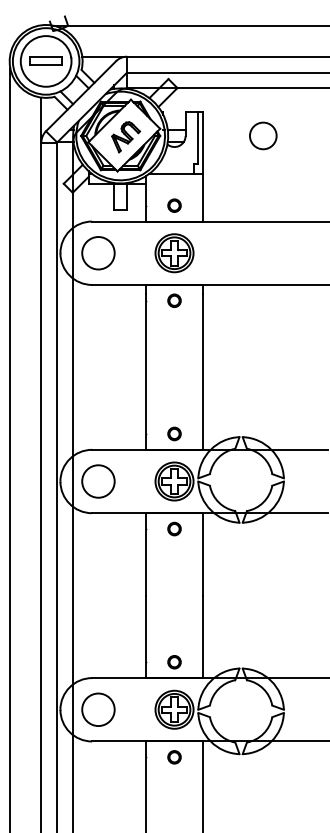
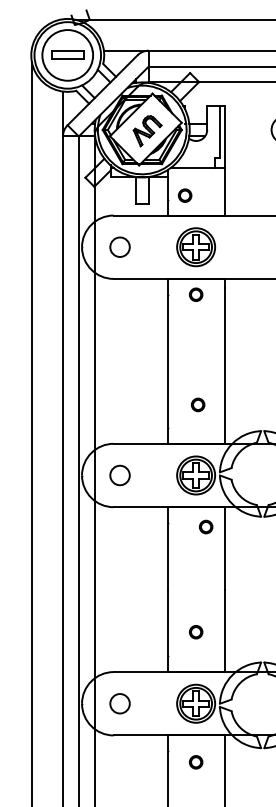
circle: (174, 205) -> (185, 195), moved
circle: (98, 253) -> (120, 247), size x0.6
part: (174, 433) -> (198, 404), moved
circle: (98, 481) -> (120, 475), size x0.6
part: (174, 528) -> (206, 526), moved
circle: (174, 662) -> (196, 632), moved
circle: (98, 709) -> (120, 703), size x0.6
circle: (174, 757) -> (196, 762), moved

